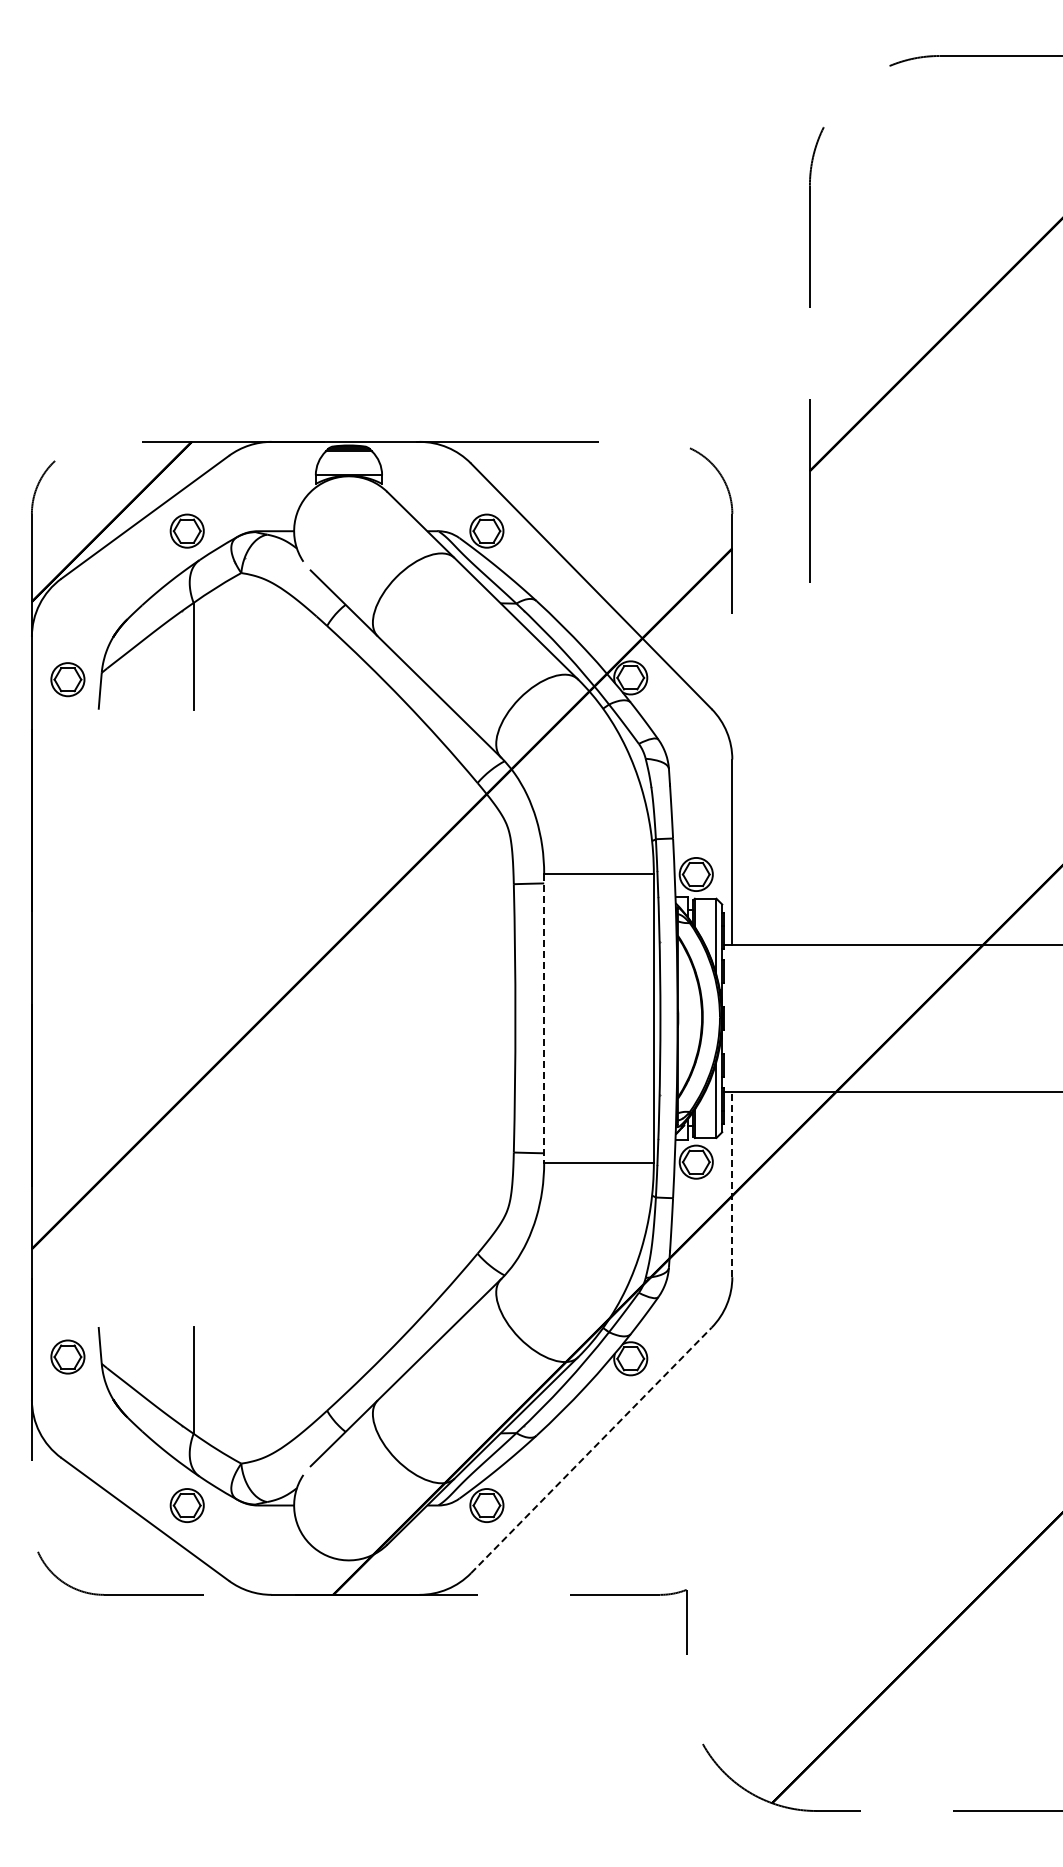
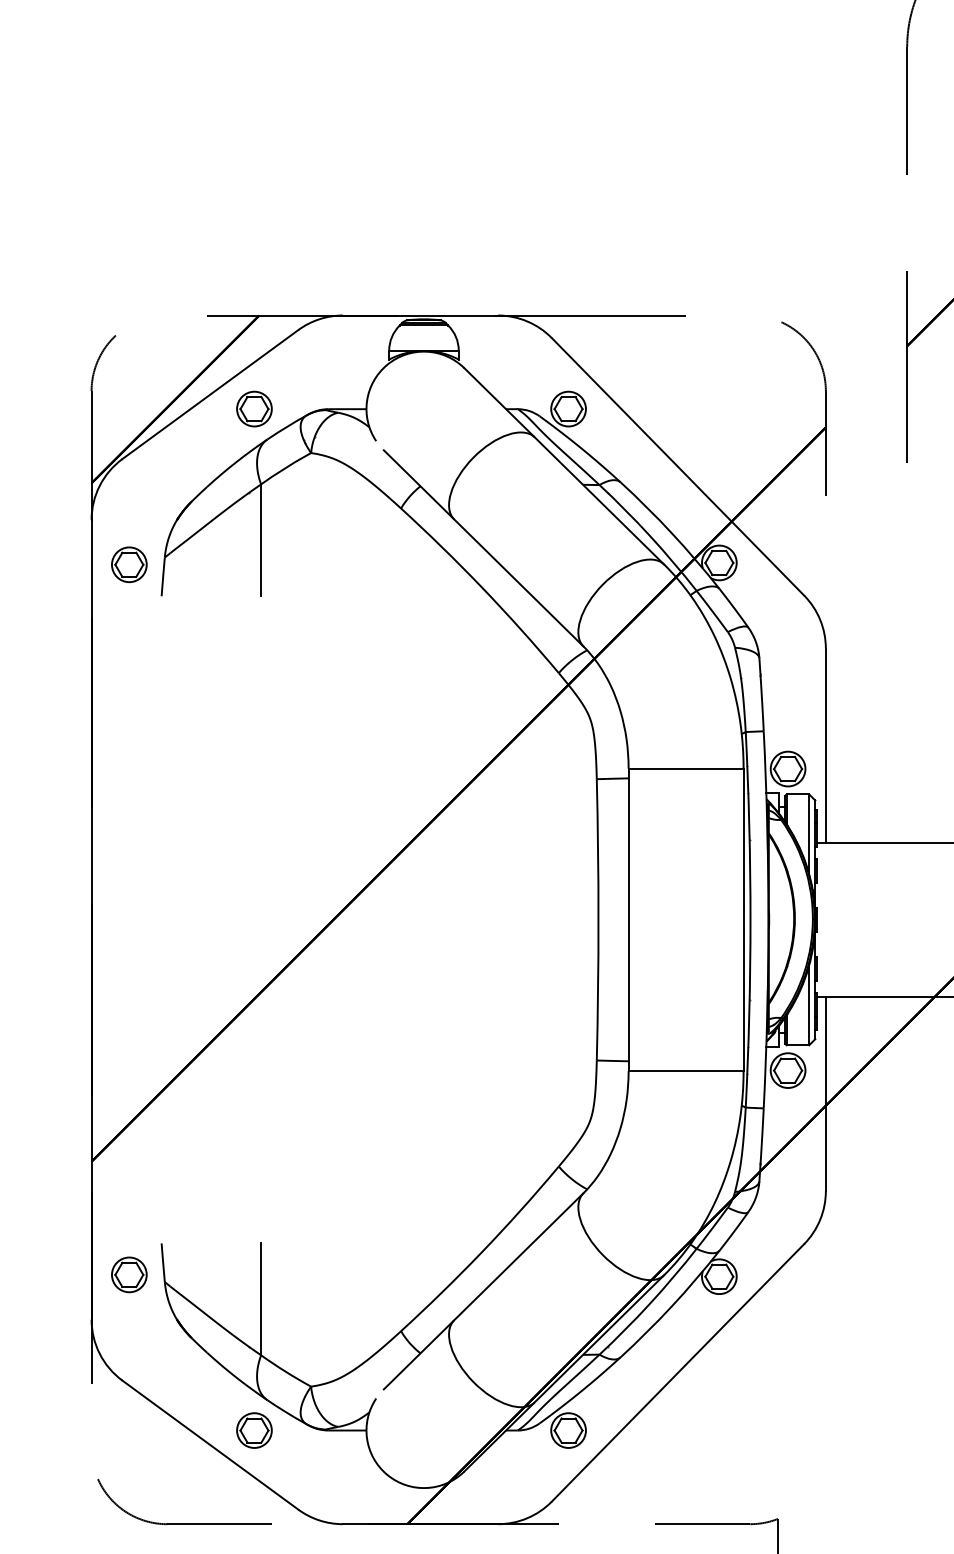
line: (544, 1018) -> (628, 919), dashed -> solid
line: (732, 1184) -> (826, 1094), dashed -> solid
line: (591, 1450) -> (678, 1372), dashed -> solid

